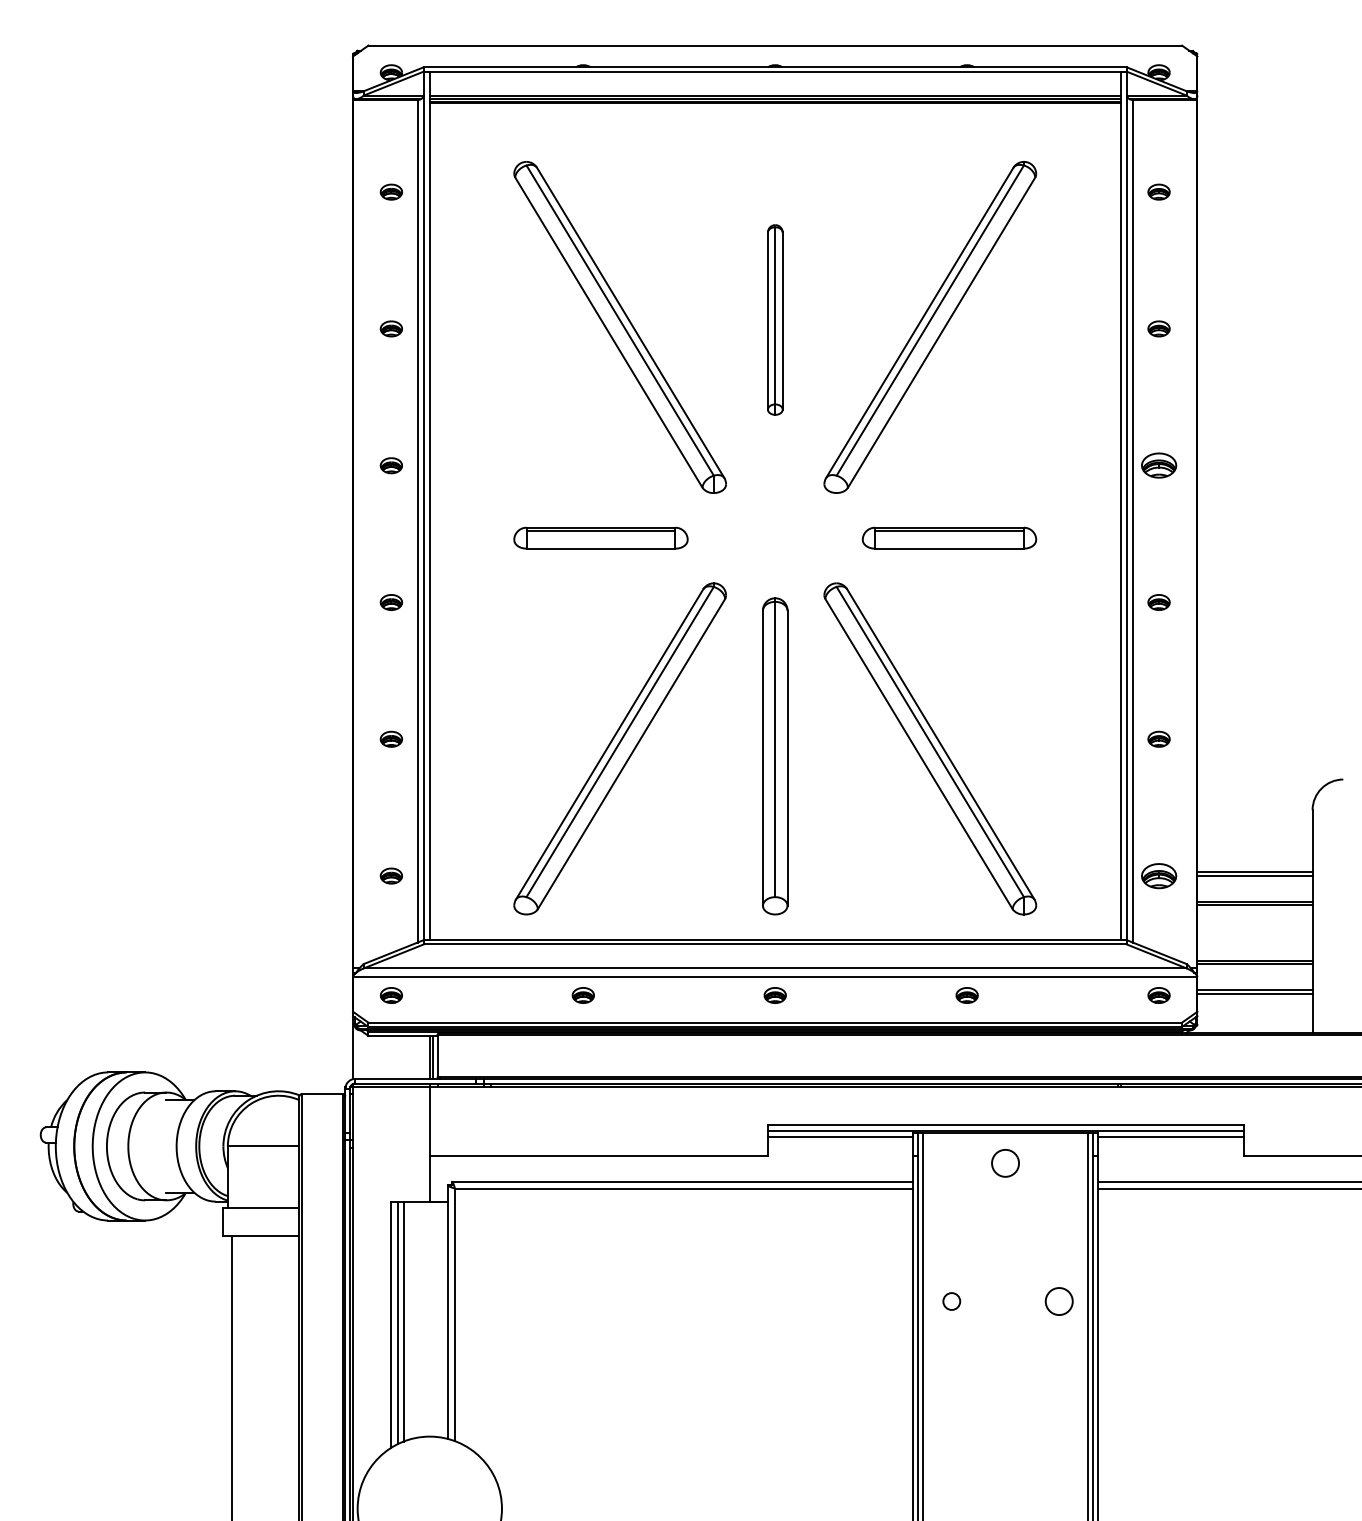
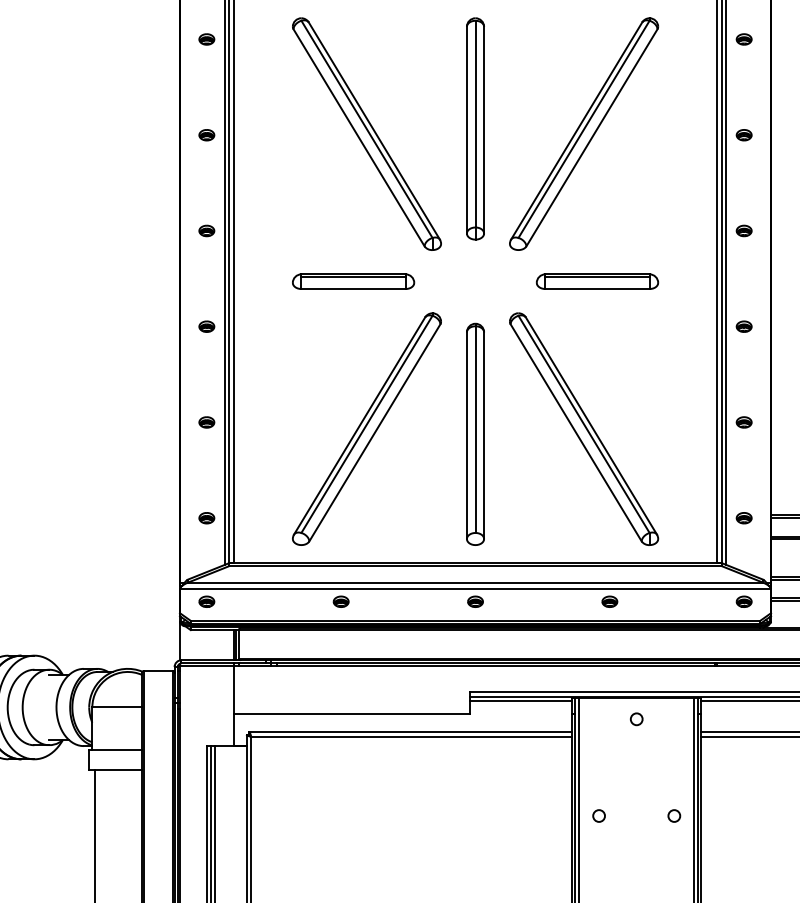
part: (775, 319) -> (475, 128), size x1.67
part: (1158, 465) -> (743, 230), size x0.62
part: (1158, 875) -> (743, 517), size x0.62
circle: (1005, 1162) -> (636, 718), size x0.62
circle: (1058, 1301) -> (673, 816), size x0.62

